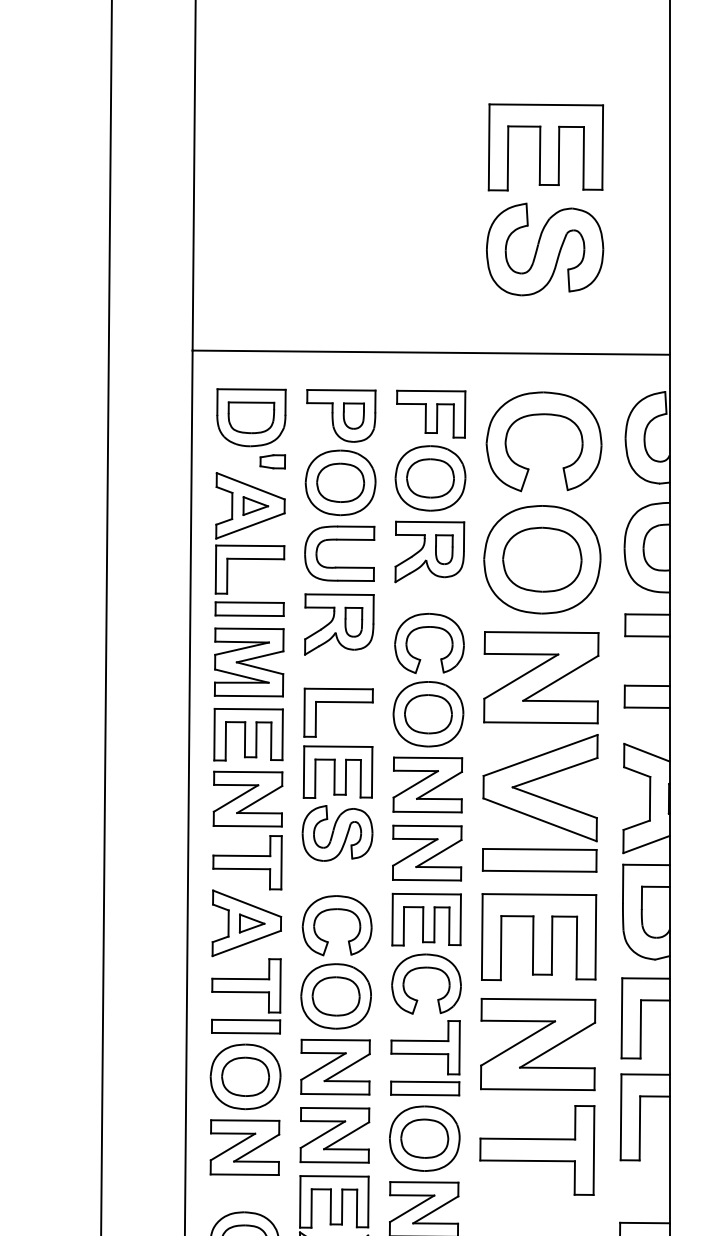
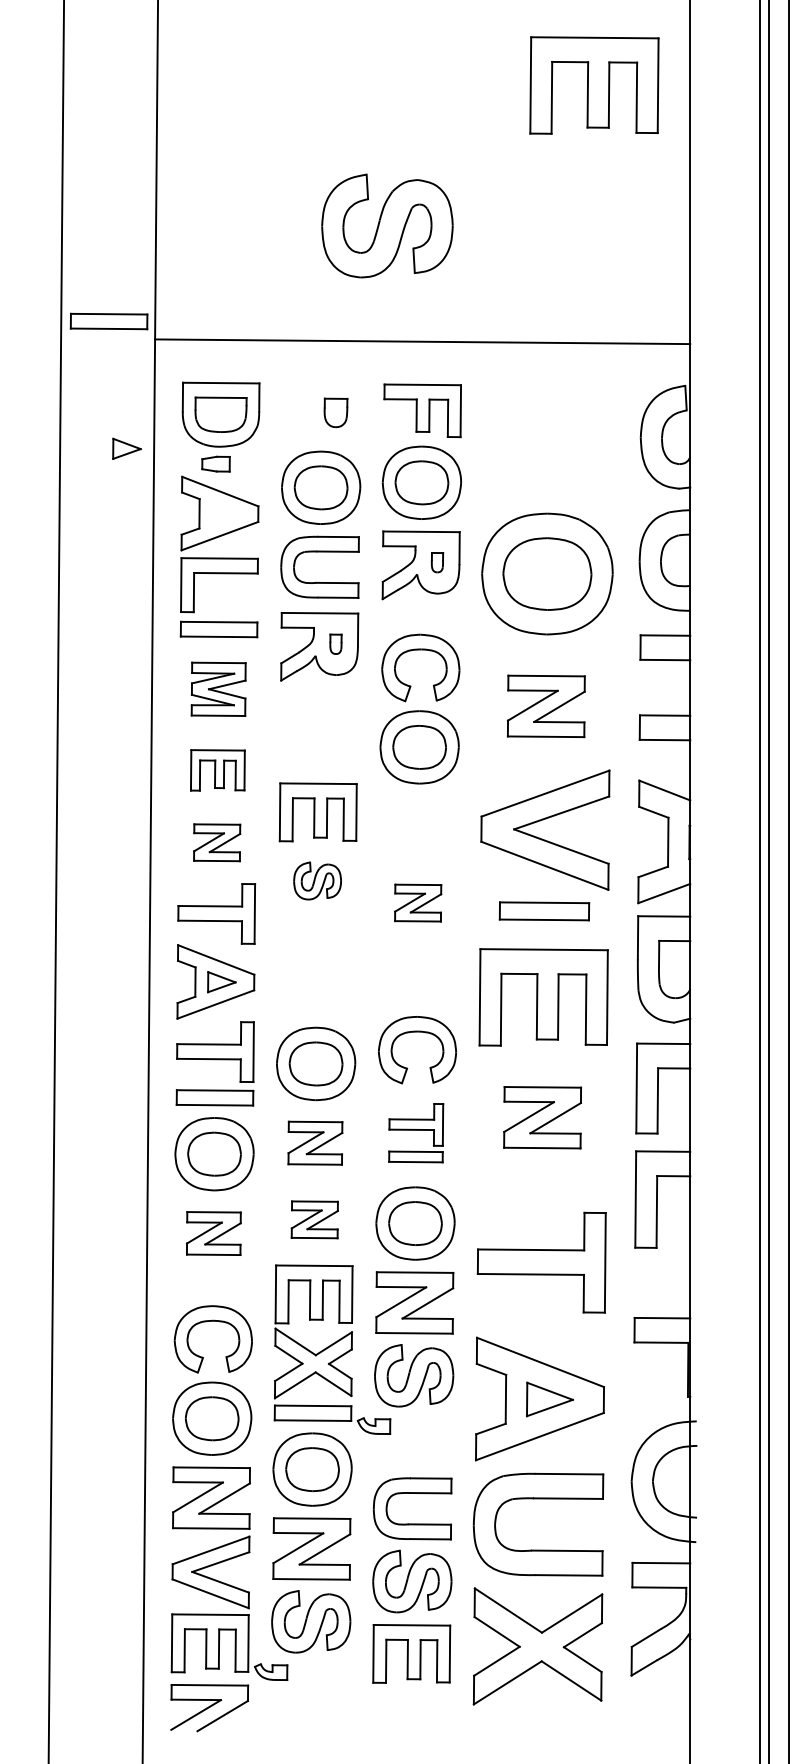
part: (545, 147) -> (594, 85), moved
part: (545, 249) -> (387, 225), moved
part: (151, 334) -> (108, 321), added
part: (340, 415) -> (321, 412), removed
part: (537, 415) -> (542, 412), removed
part: (272, 461) -> (215, 463), moved
part: (255, 505) -> (126, 448), moved
part: (444, 549) -> (437, 562), size x0.6
part: (353, 622) -> (335, 644), size x0.6
part: (249, 662) -> (218, 689), size x0.7
part: (541, 677) -> (546, 706), size x0.6
part: (338, 702) -> (318, 734), removed
part: (248, 734) -> (217, 770), size x0.7
part: (427, 784) -> (418, 826), removed
part: (247, 799) -> (216, 842), size x0.6
part: (337, 832) -> (317, 880), size x0.6
part: (426, 852) -> (417, 902), size x0.6
part: (539, 860) -> (544, 911), size x0.7
part: (333, 910) -> (313, 967), removed
part: (426, 919) -> (417, 977), removed
part: (537, 1044) -> (542, 1117), size x0.6
part: (424, 1057) -> (415, 1132), size x0.7
part: (335, 1066) -> (315, 1142), size x0.7
part: (334, 1135) -> (314, 1219), size x0.6
part: (244, 1147) -> (213, 1233), size x0.7
part: (537, 1150) -> (541, 1262), moved

